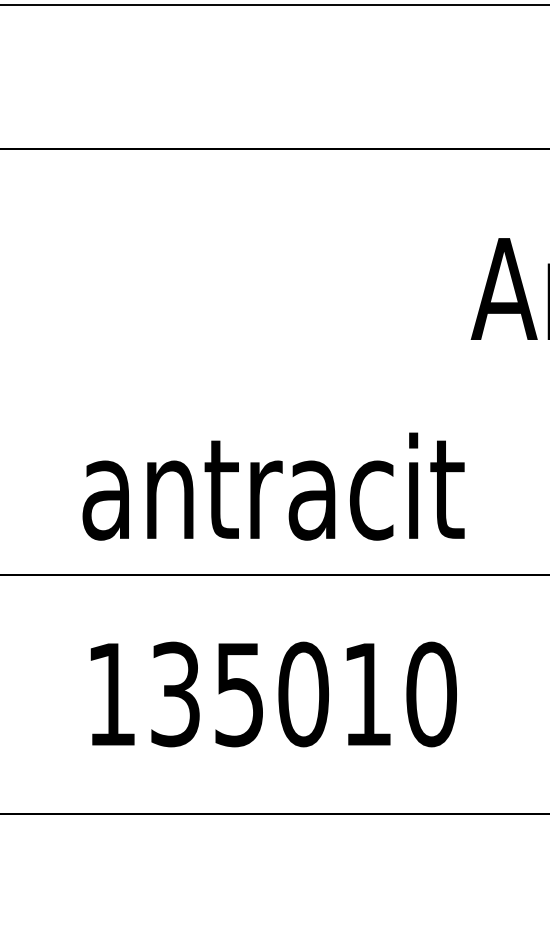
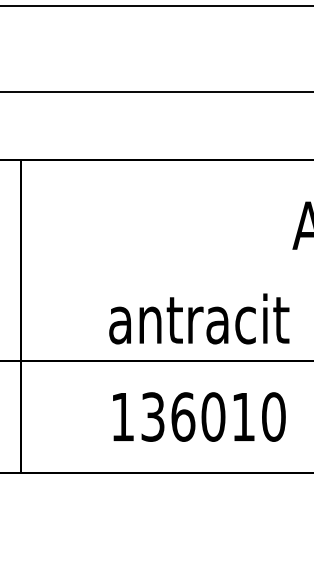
text: (240, 693) -> (183, 416), 135010 -> 136010

